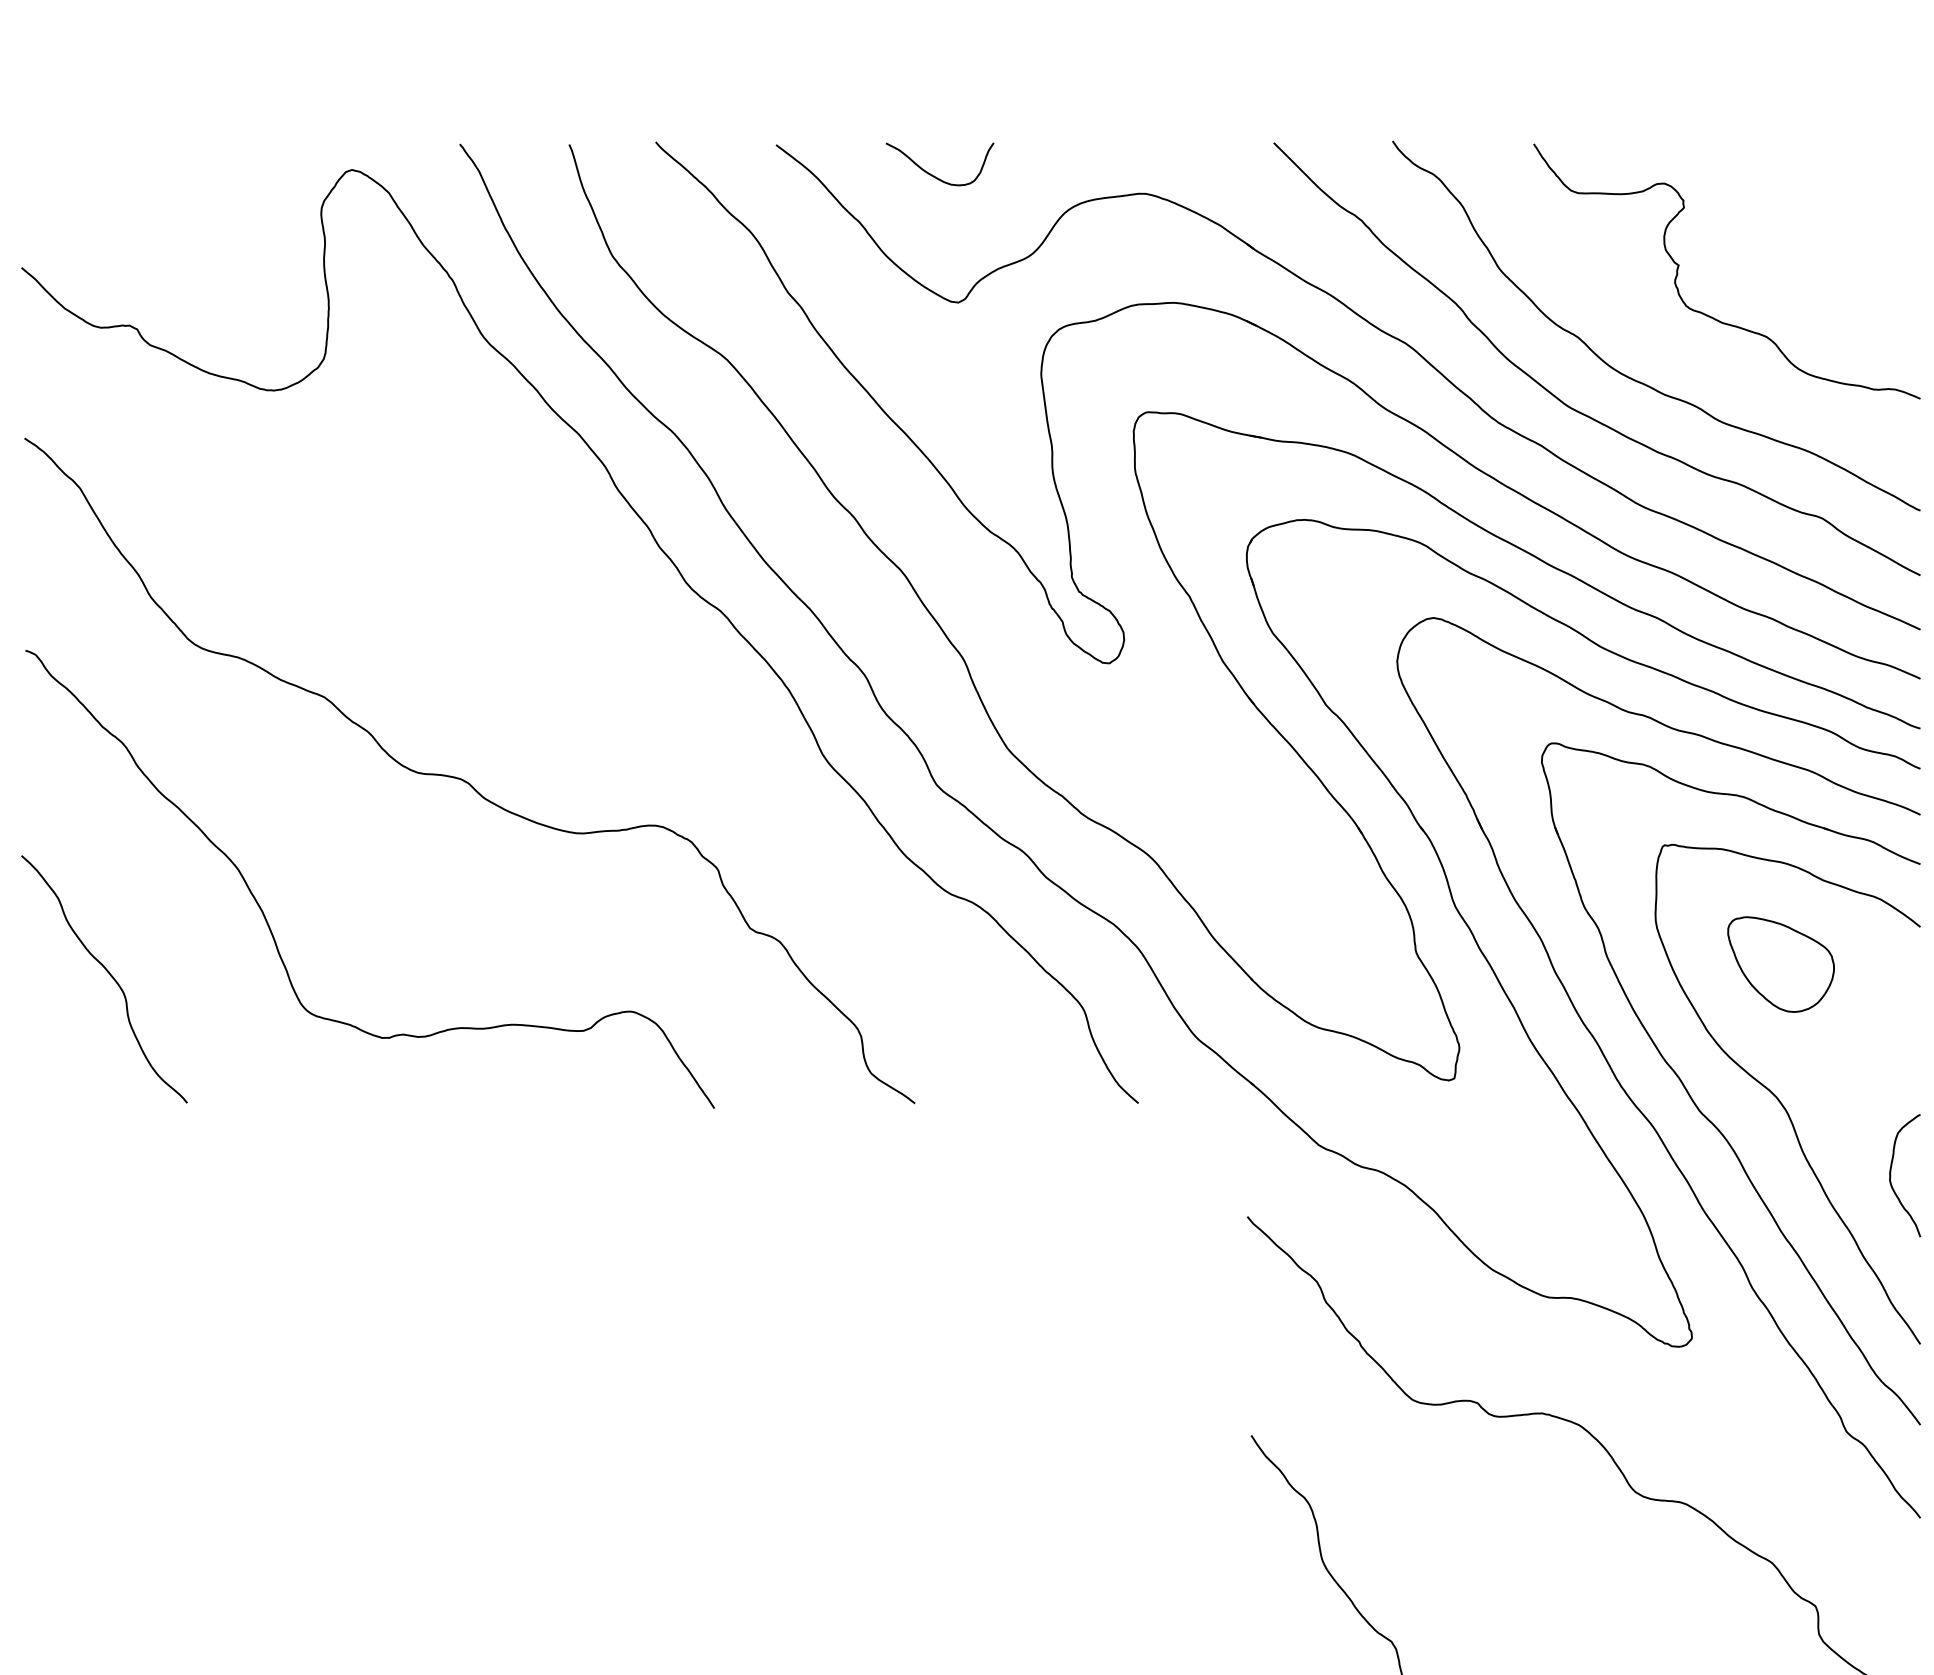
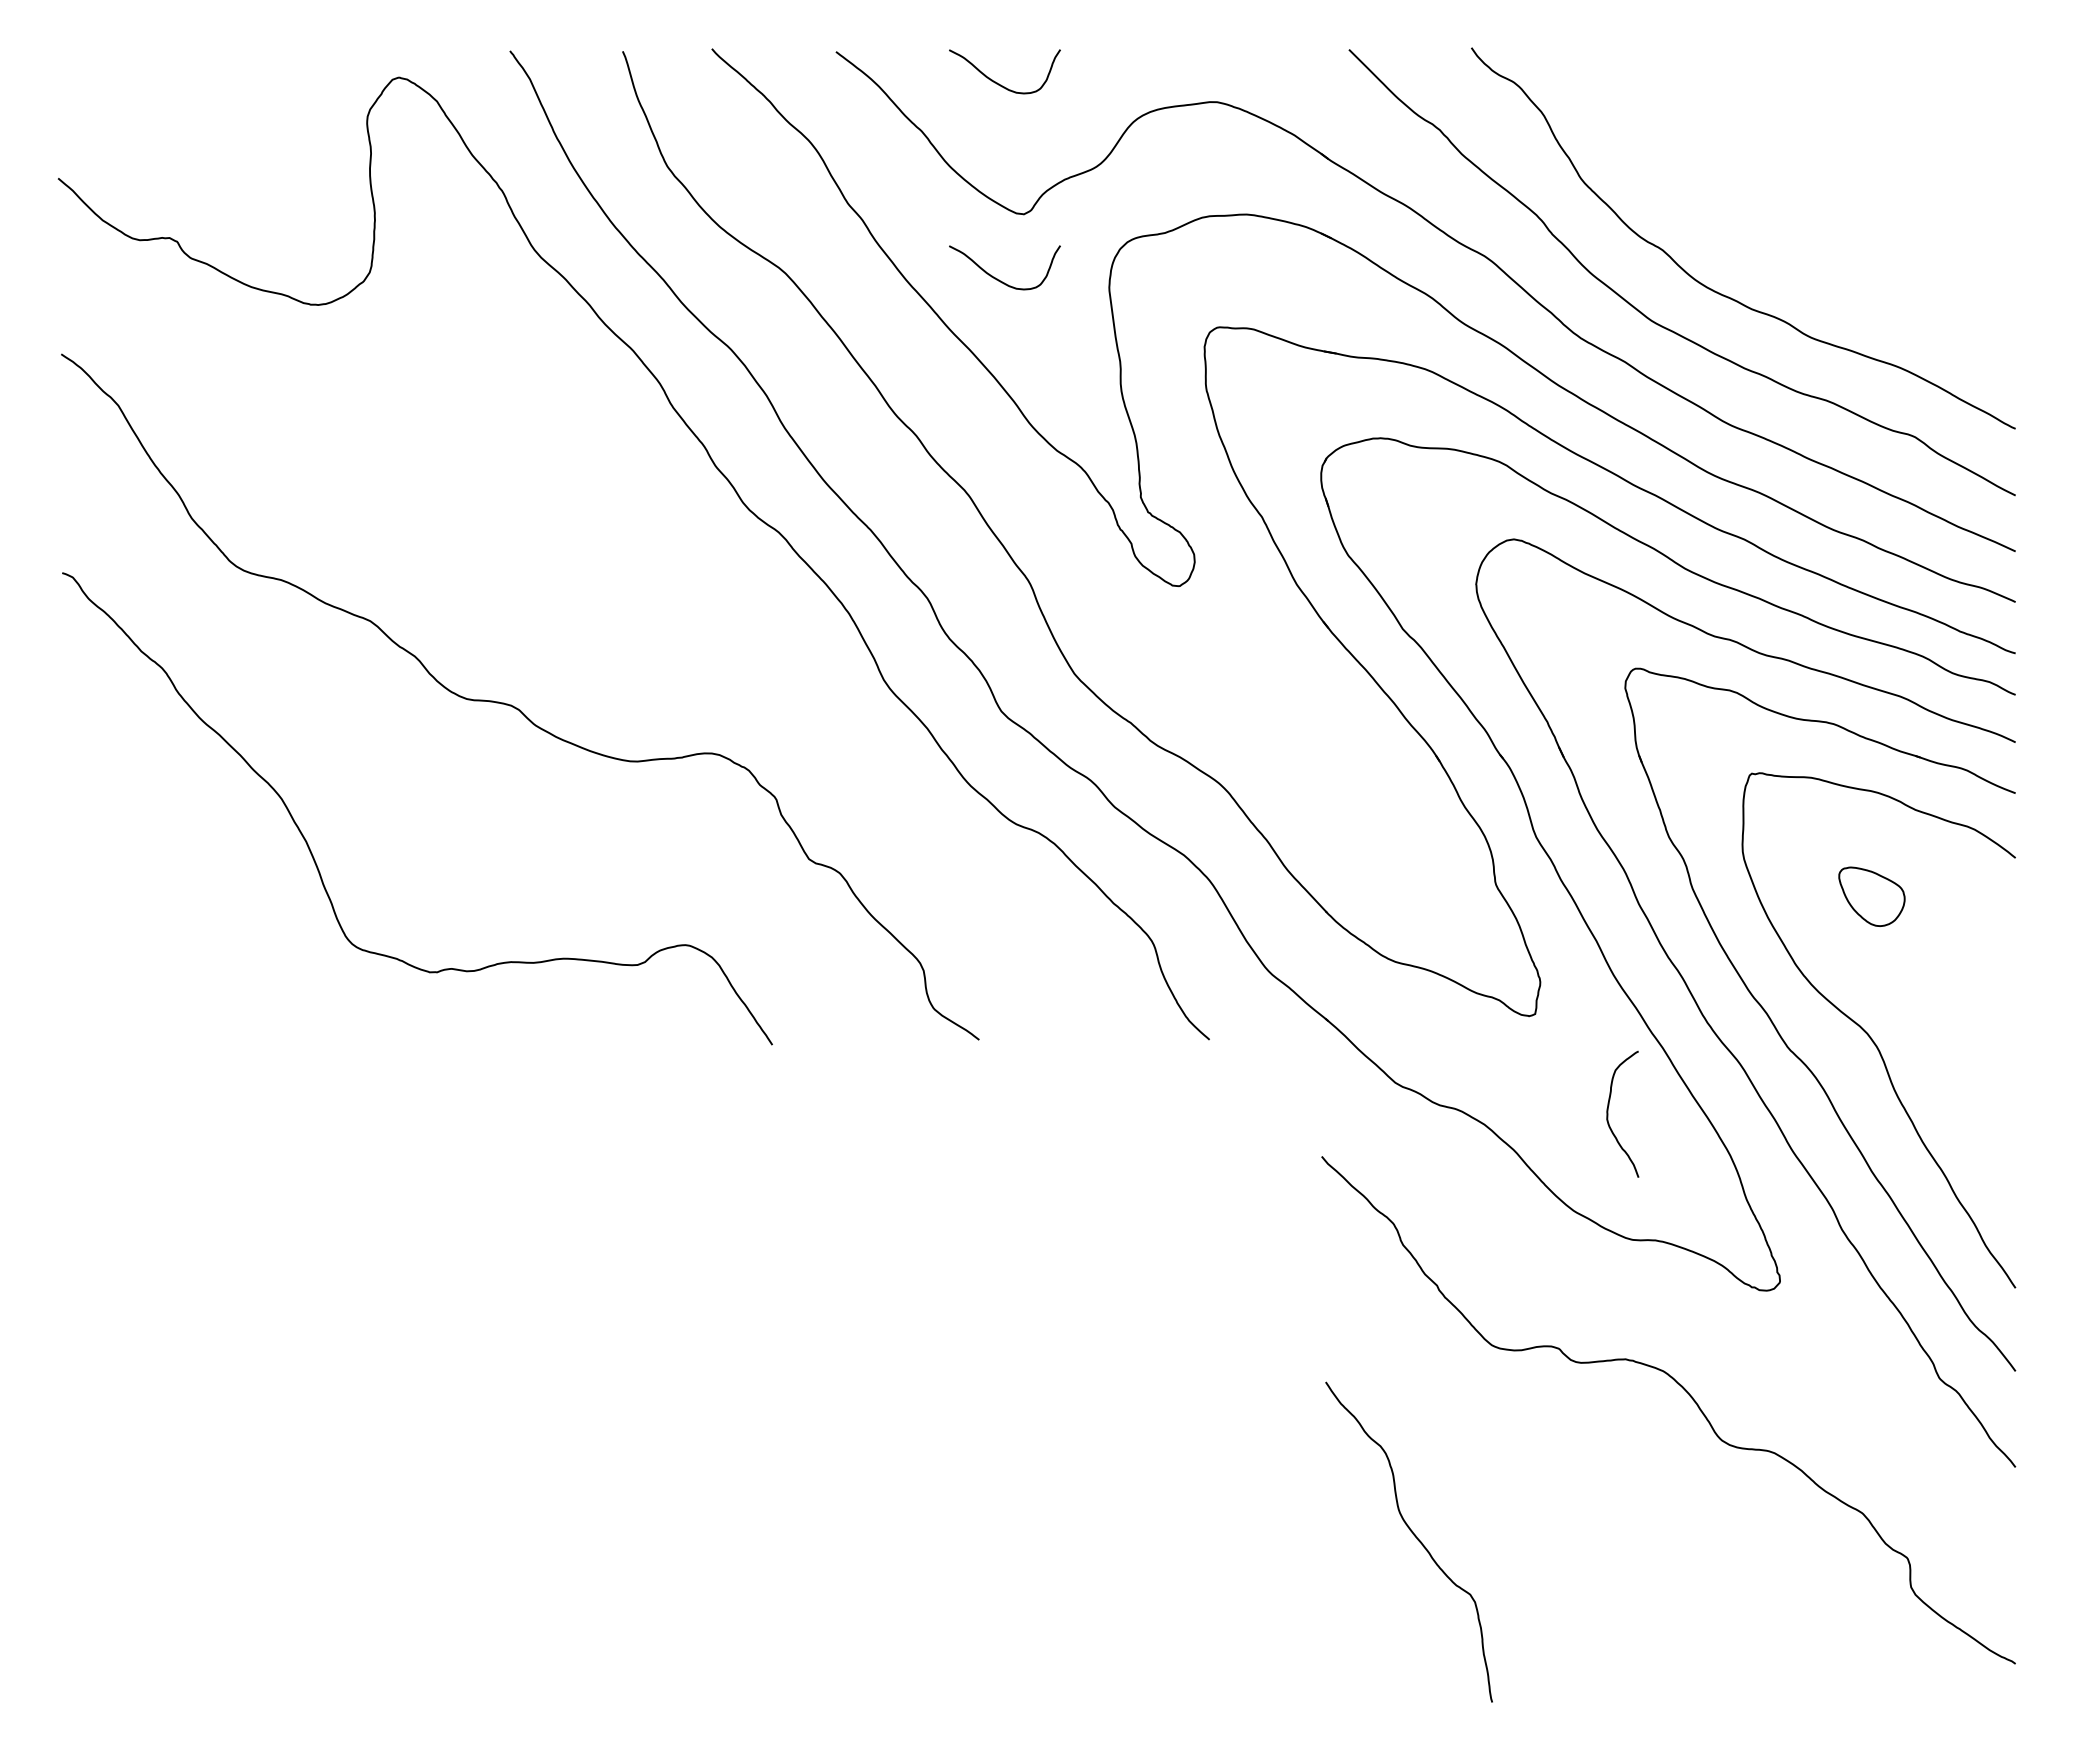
curve: (1709, 315) -> (1798, 227), removed
curve: (934, 365) -> (999, 279), added
part: (1780, 964) -> (1871, 896), size x0.6
curve: (110, 976) -> (149, 908), removed
curve: (1891, 1174) -> (1608, 1113), moved

